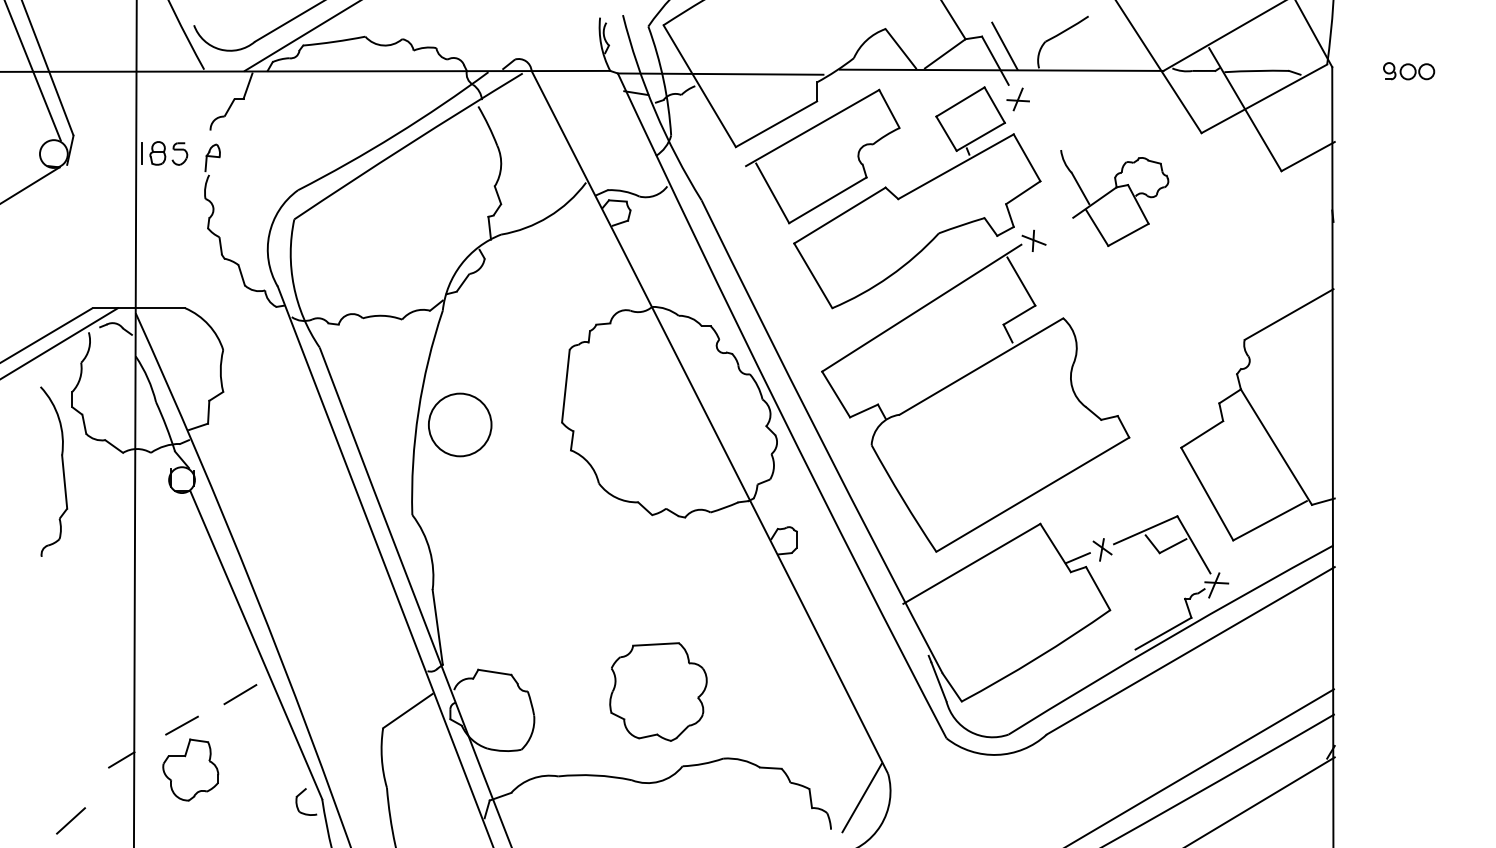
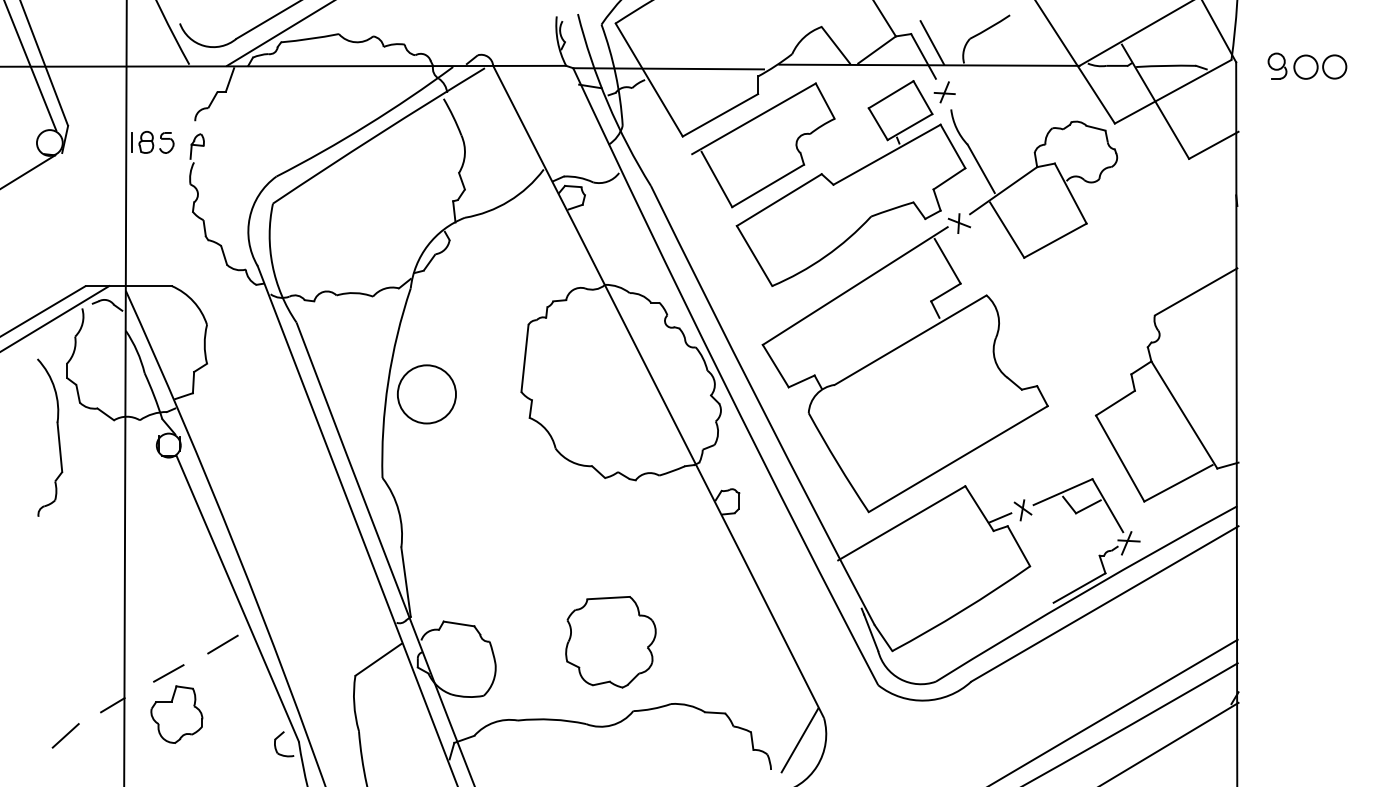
part: (1409, 70) -> (1307, 65), size x1.67
part: (1114, 197) -> (1034, 183), size x1.67
line: (70, 820) -> (65, 735), moved

